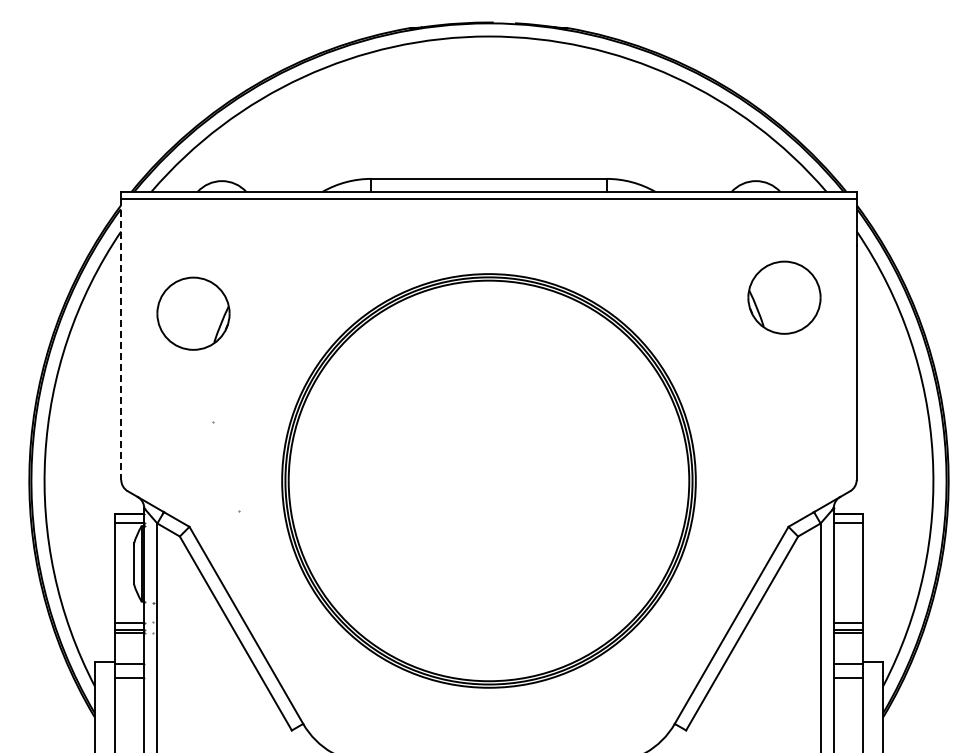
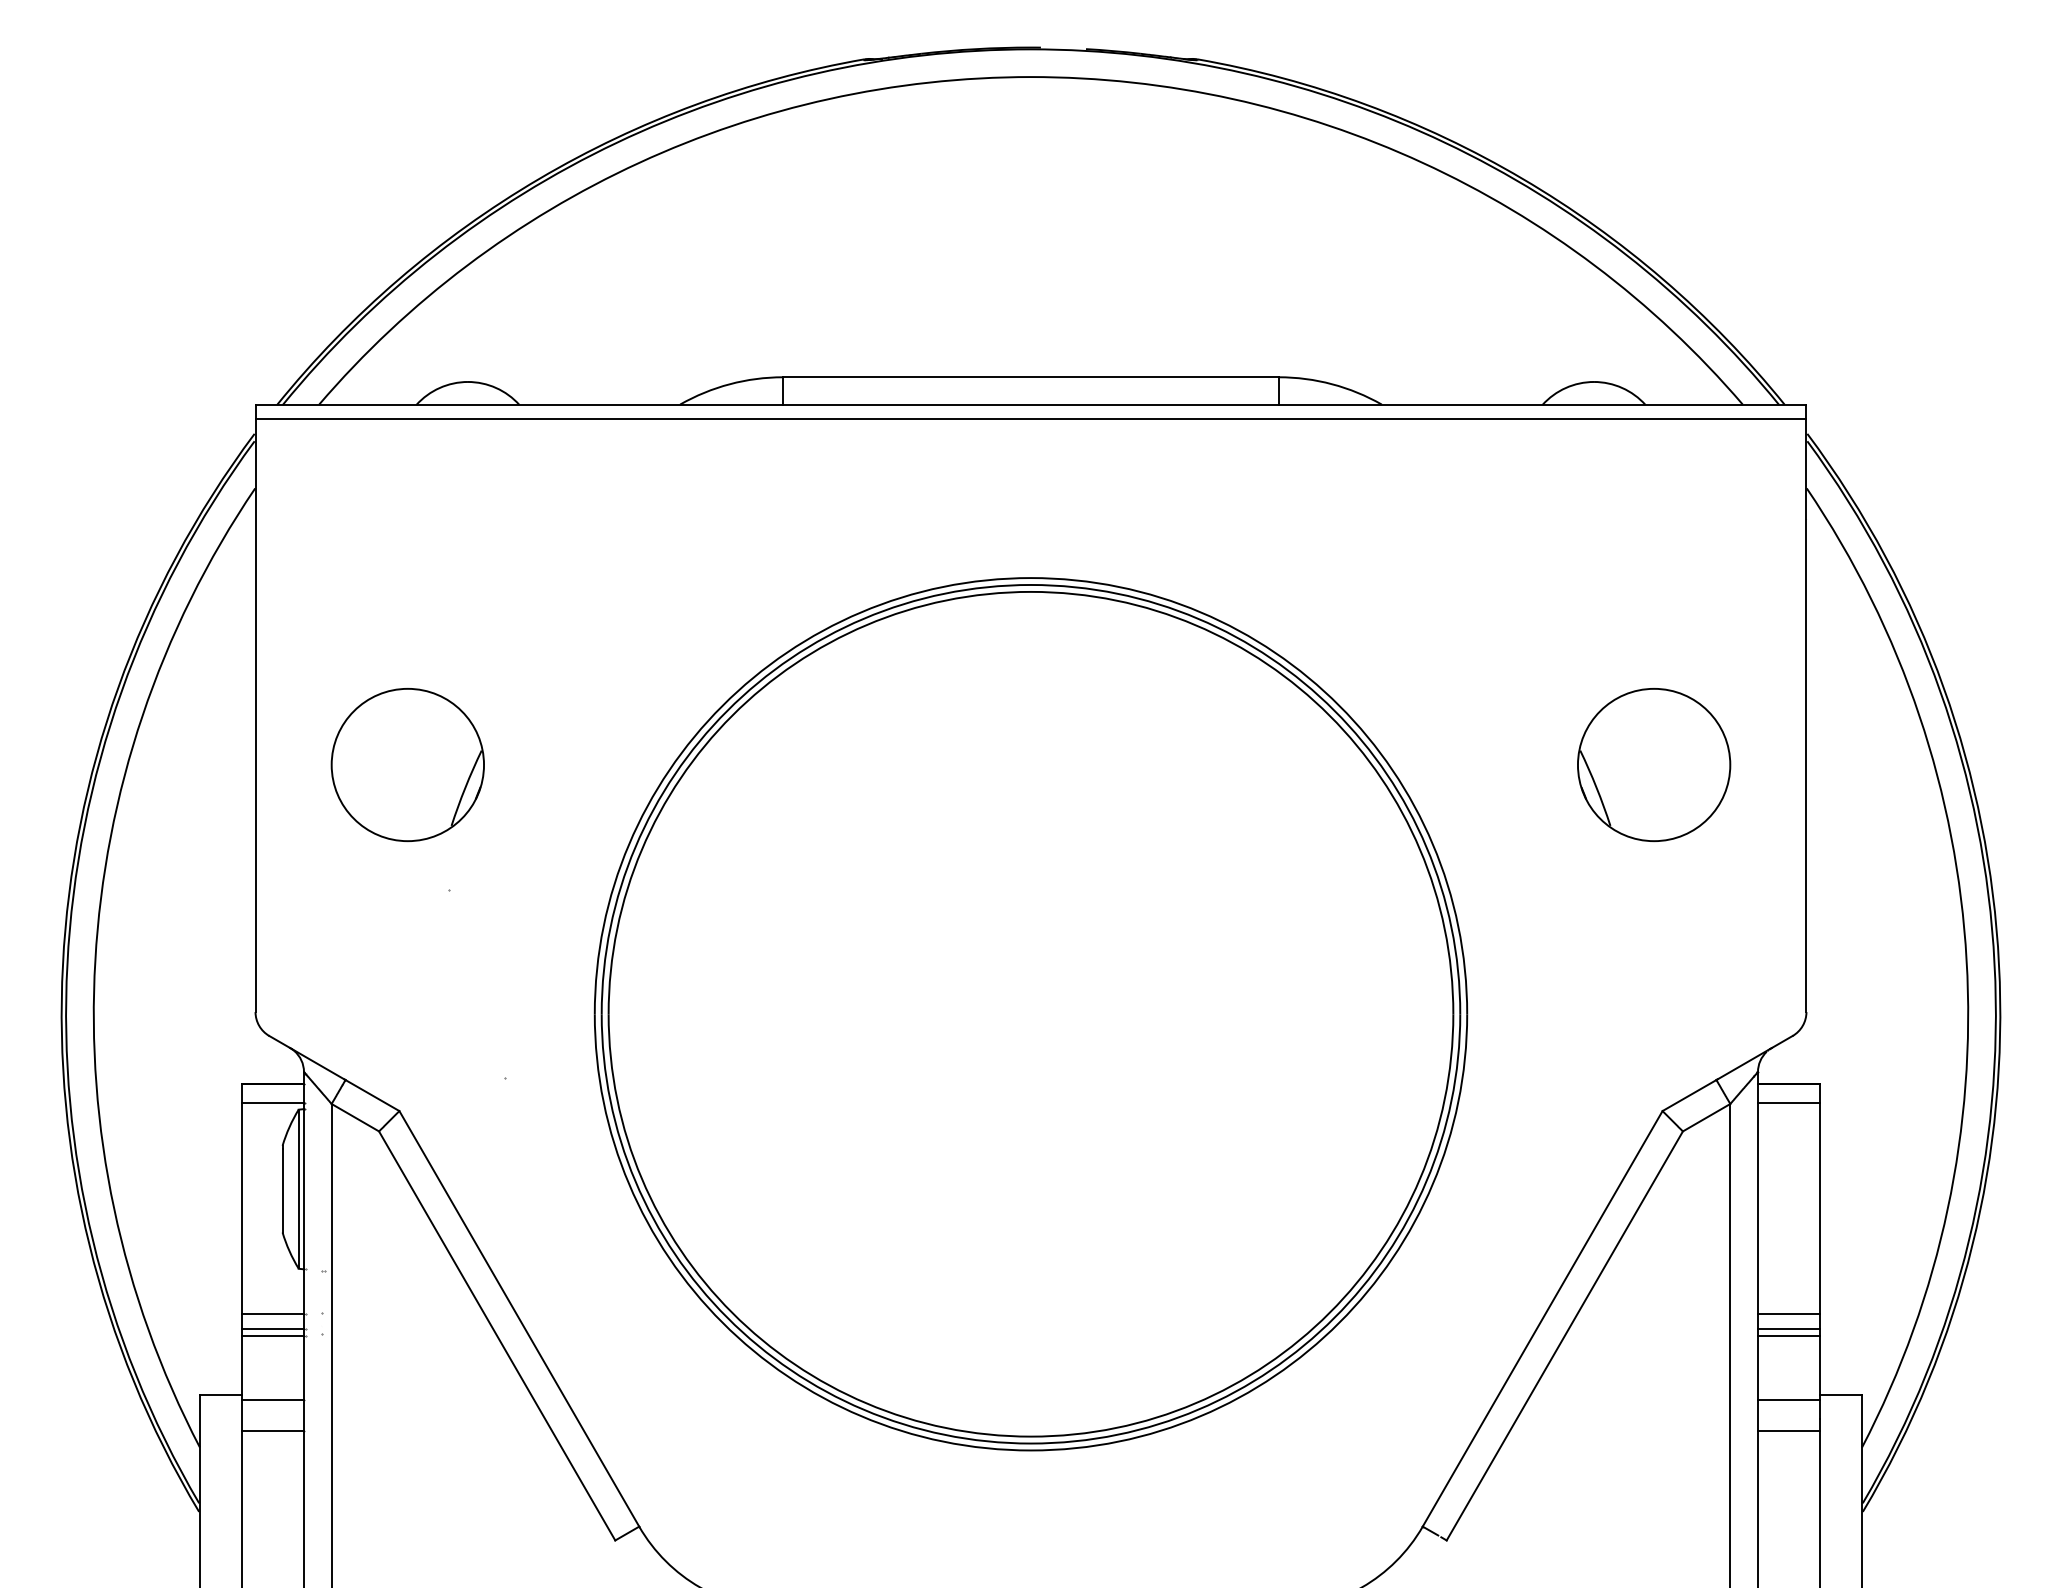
part: (784, 297) -> (1654, 764), moved
part: (193, 313) -> (407, 764), moved
line: (121, 339) -> (256, 715), dashed -> solid

